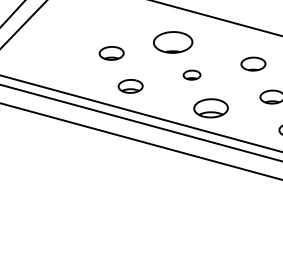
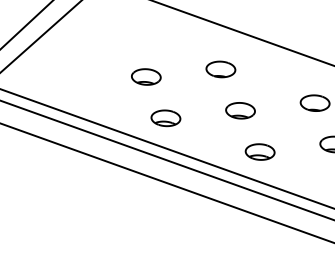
part: (172, 41) -> (220, 68), size x0.62
part: (191, 74) -> (239, 109), size x1.43
part: (210, 107) -> (259, 151), size x0.71

